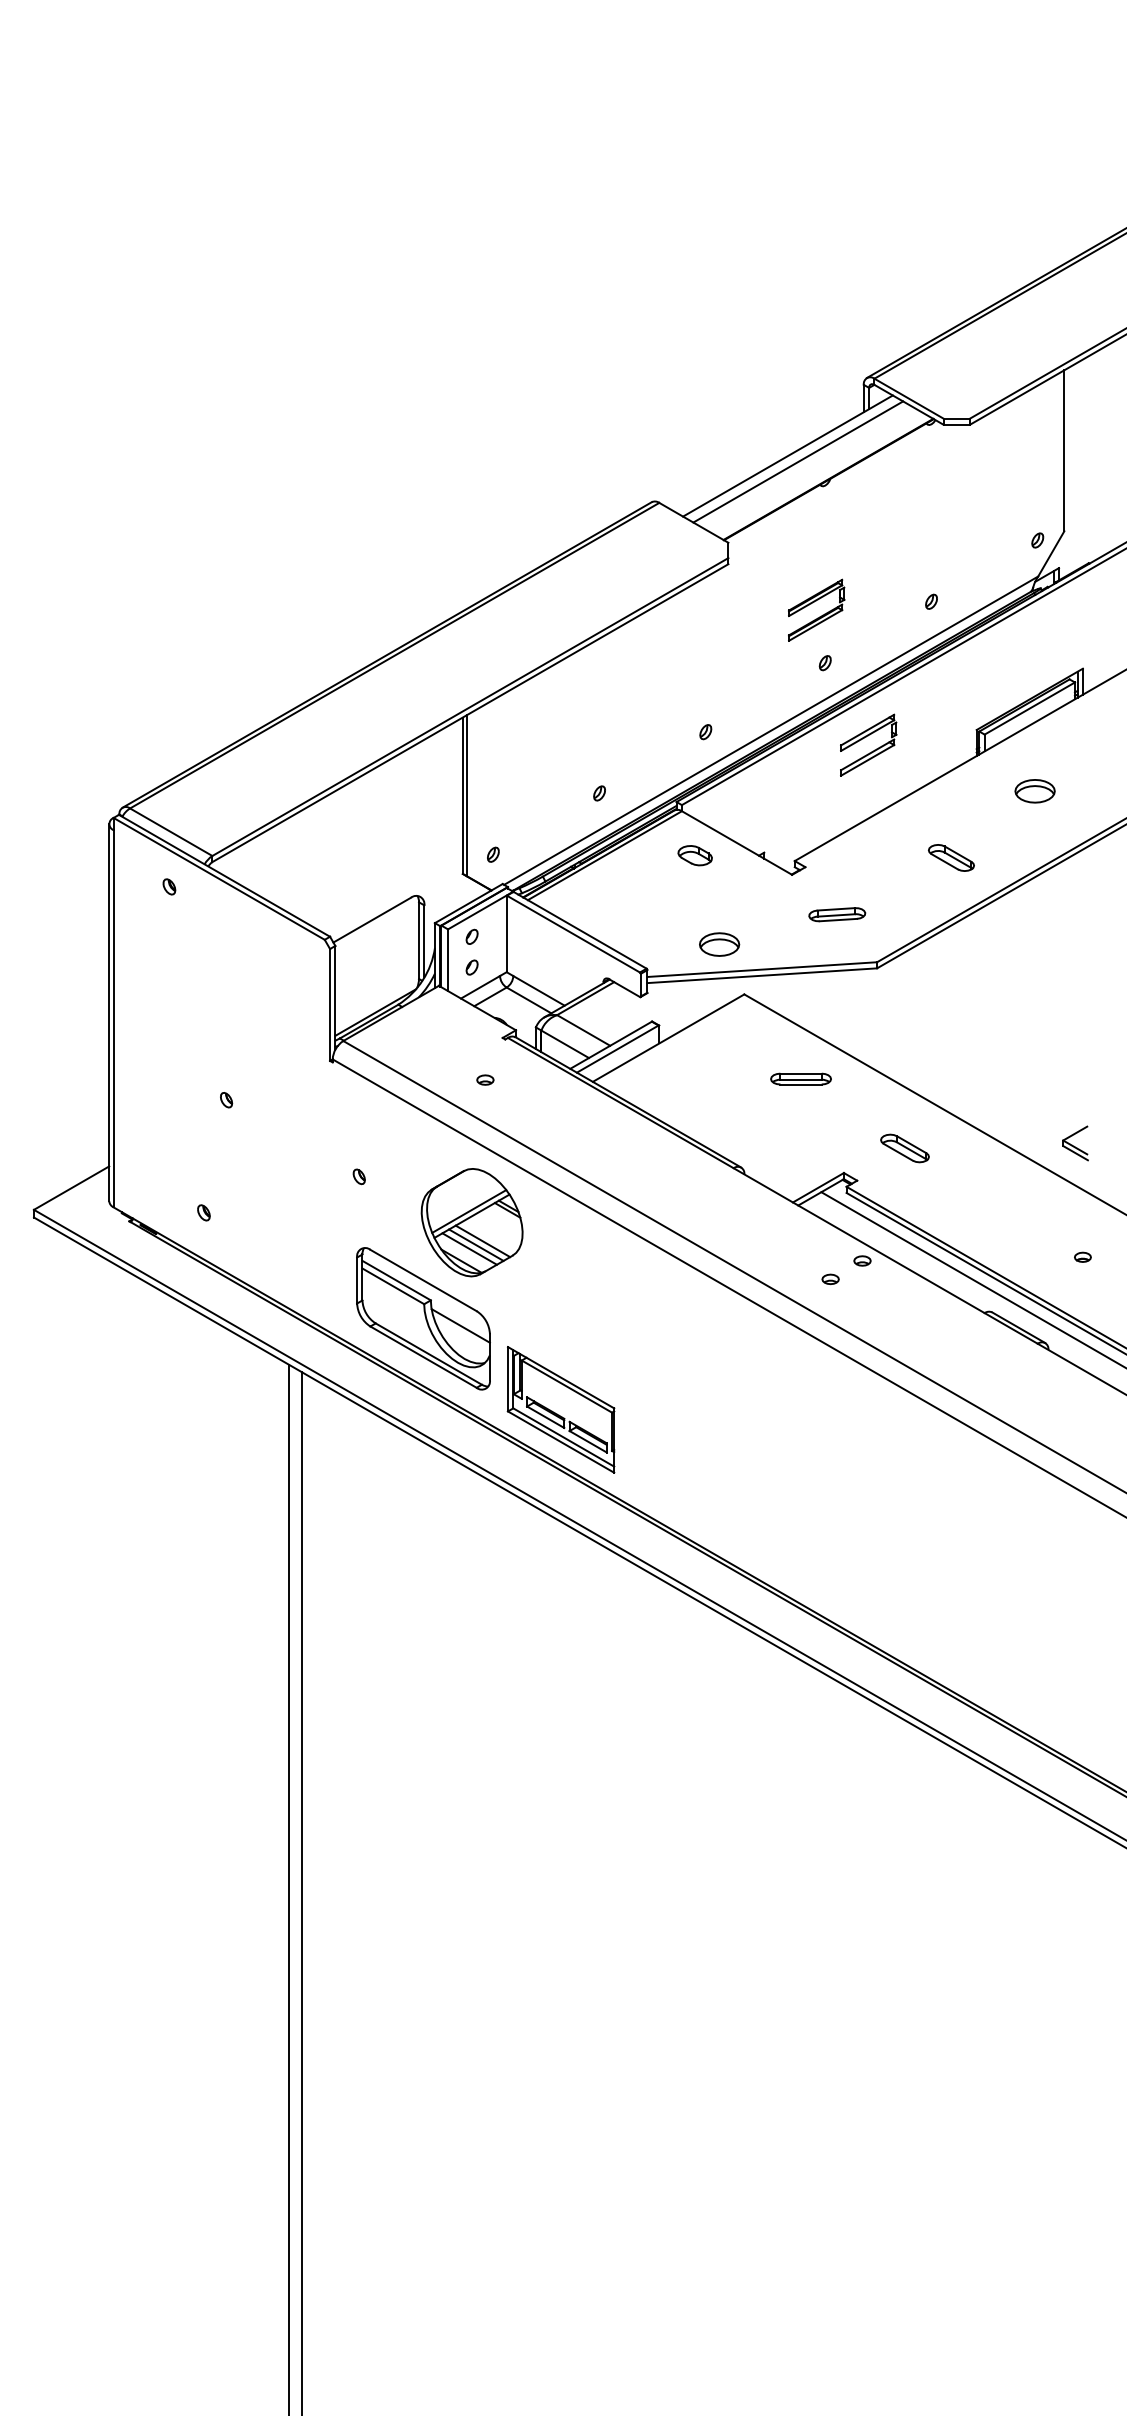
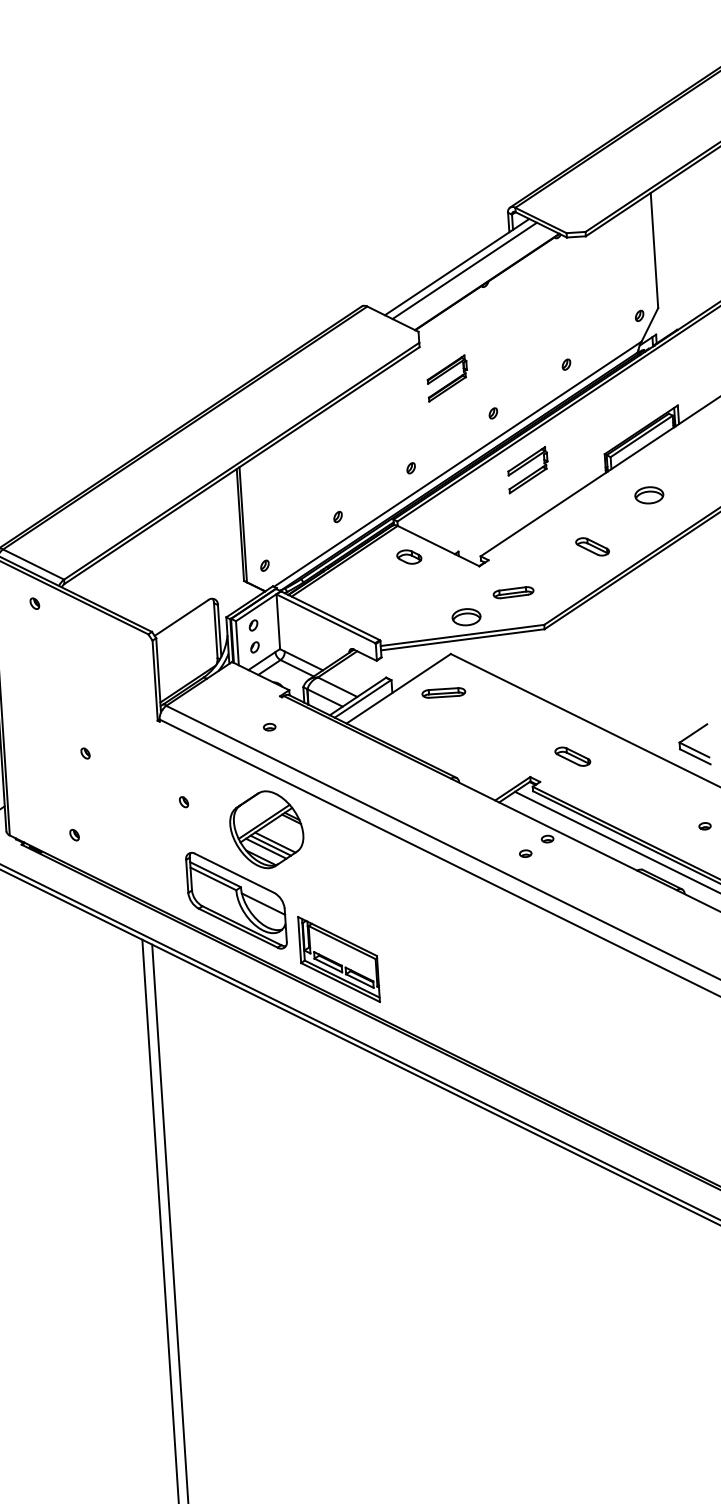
part: (811, 604) -> (443, 374), moved
part: (719, 944) -> (466, 617), moved
part: (800, 1078) -> (443, 692), moved
part: (1075, 1143) -> (694, 745), size x1.67

